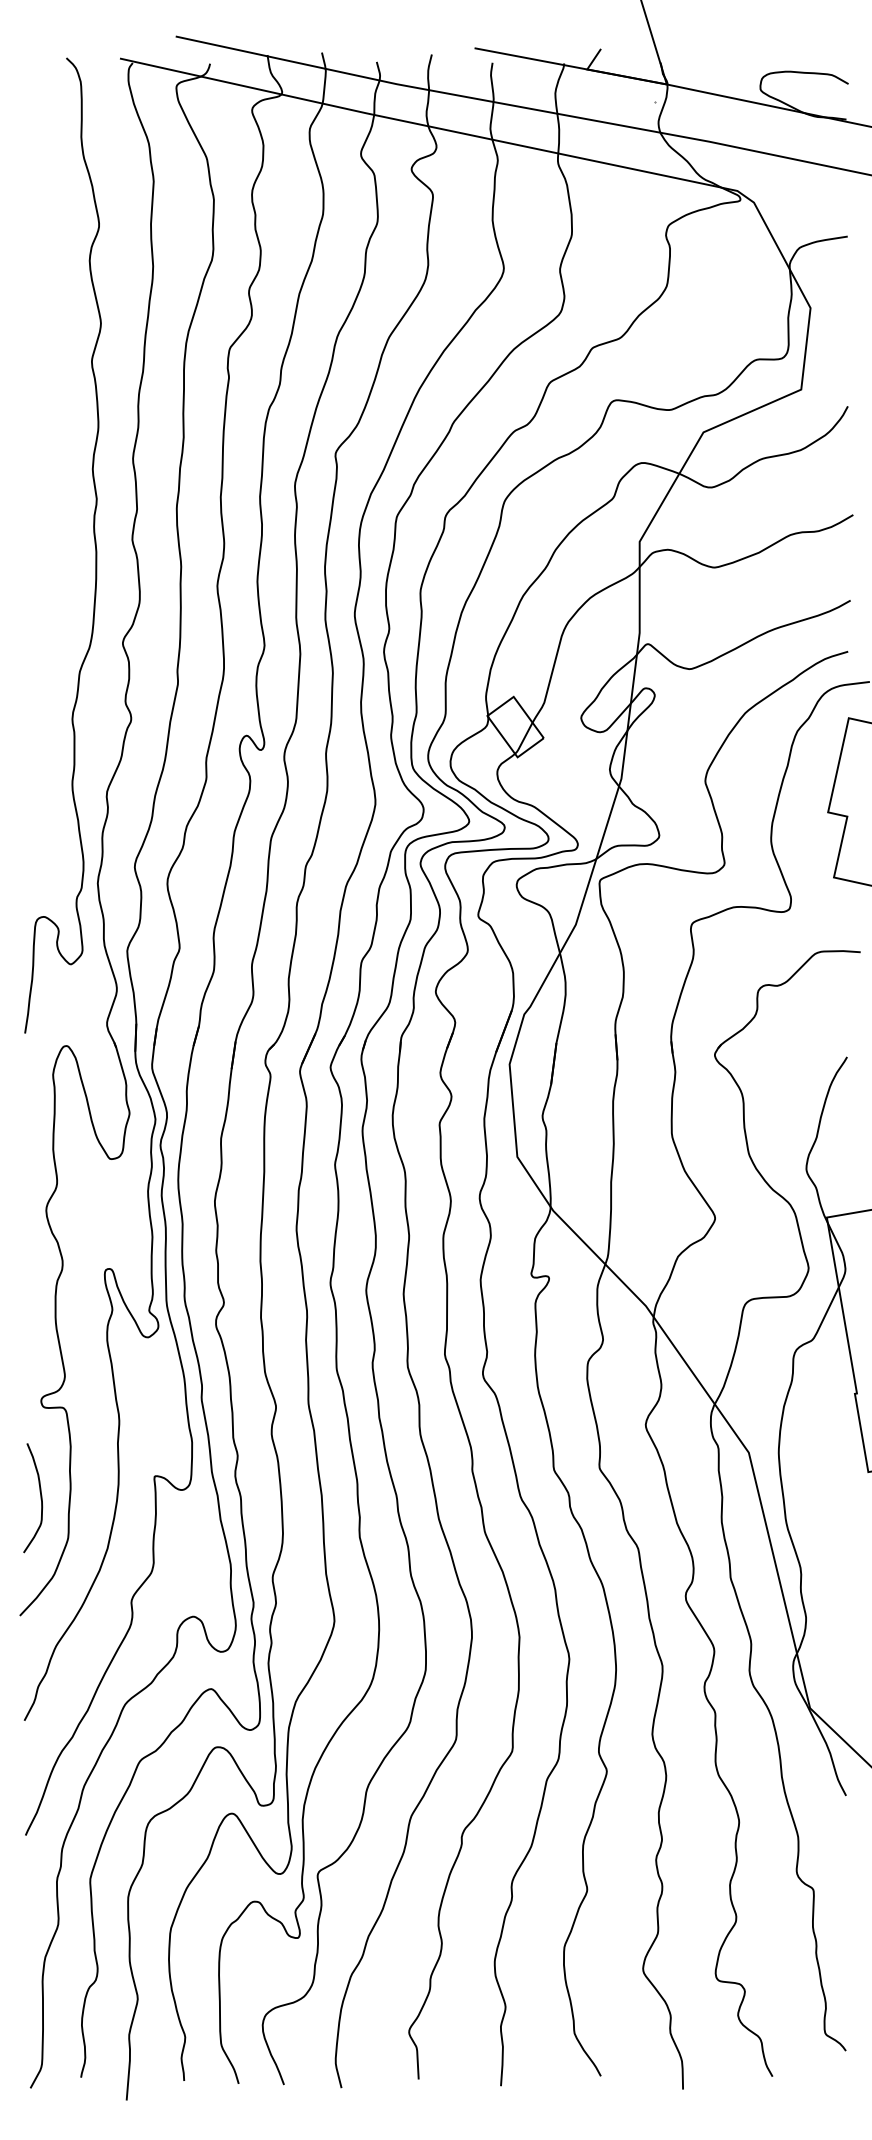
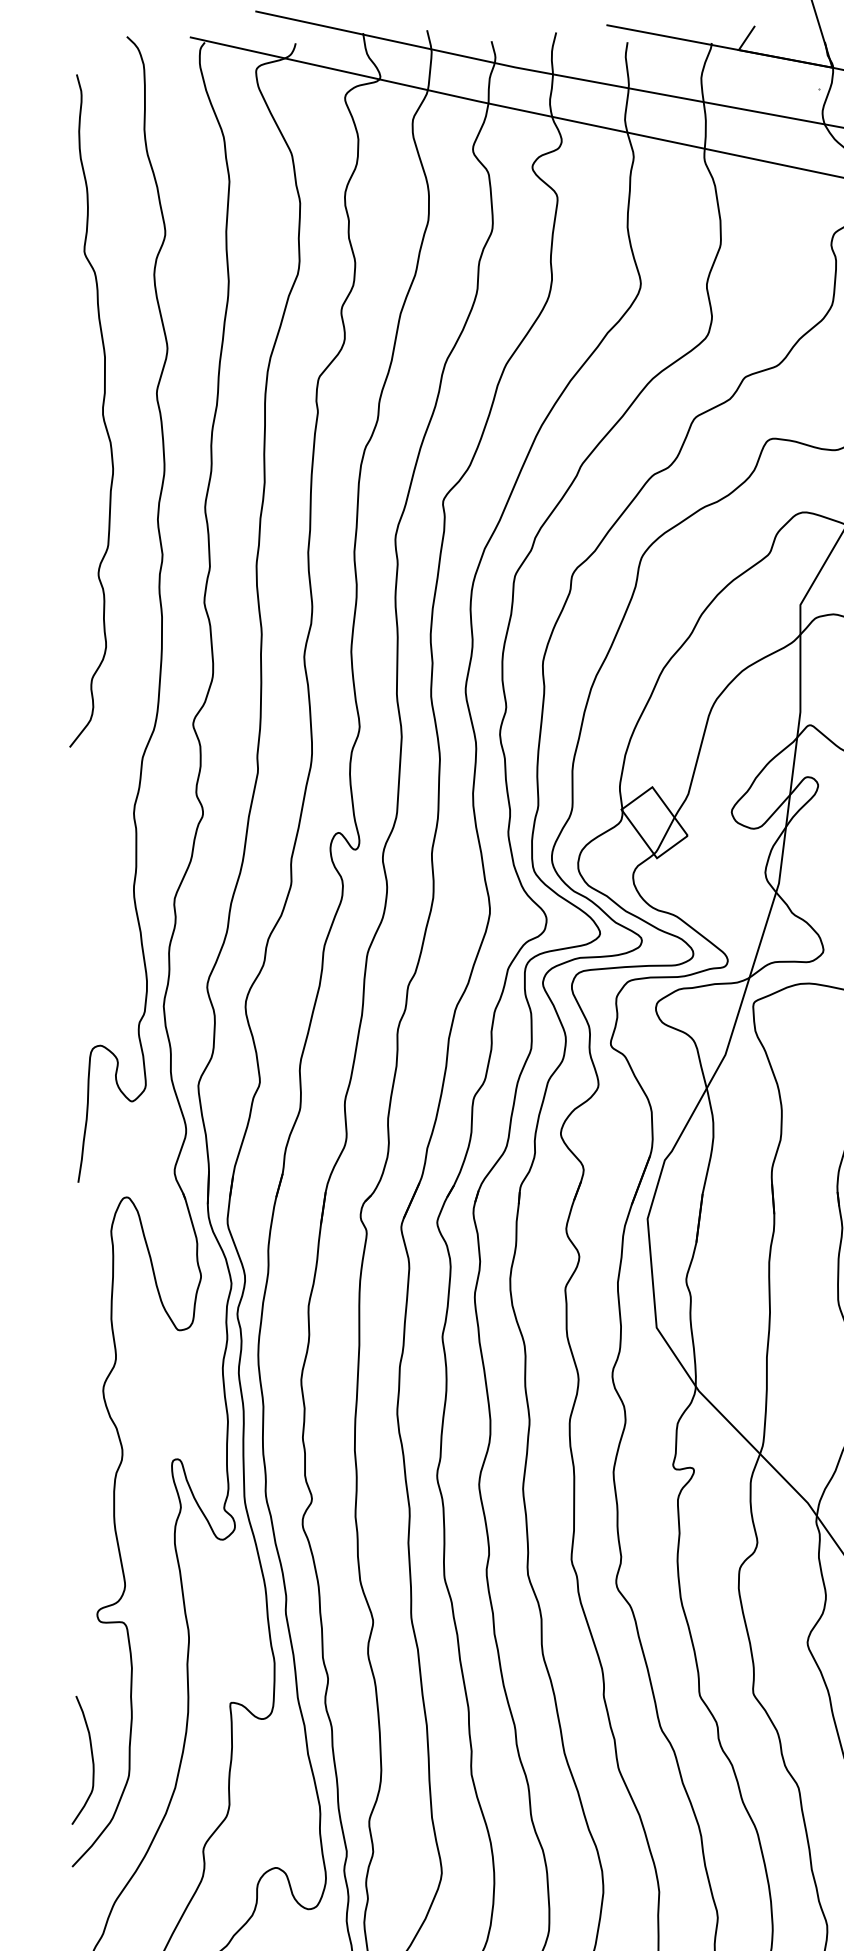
curve: (45, 376) -> (102, 410), added
curve: (40, 1498) -> (91, 1760), moved

